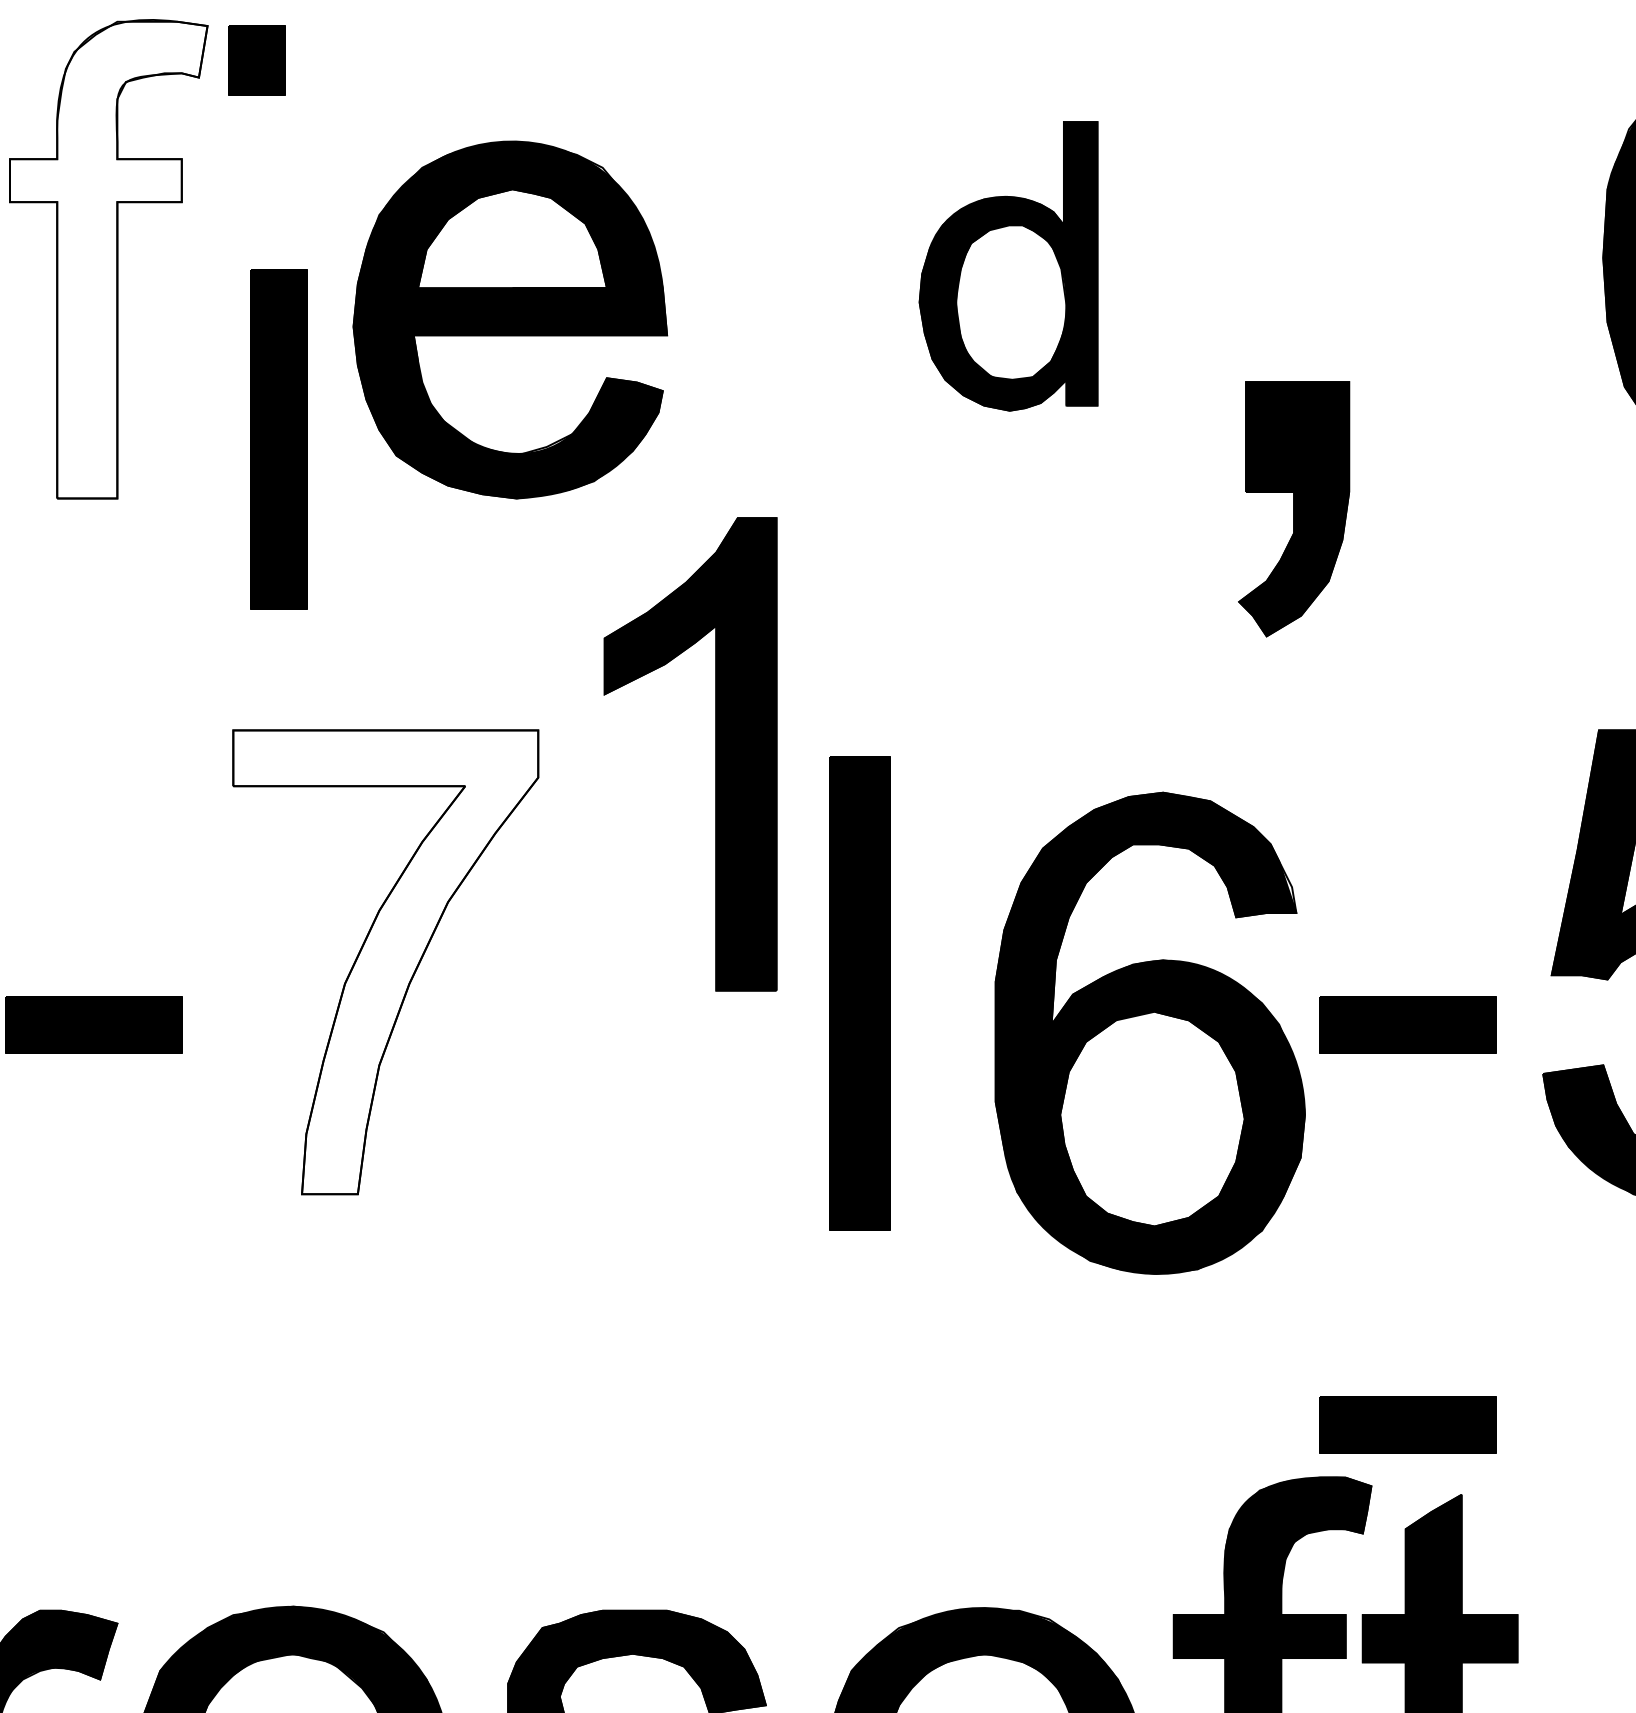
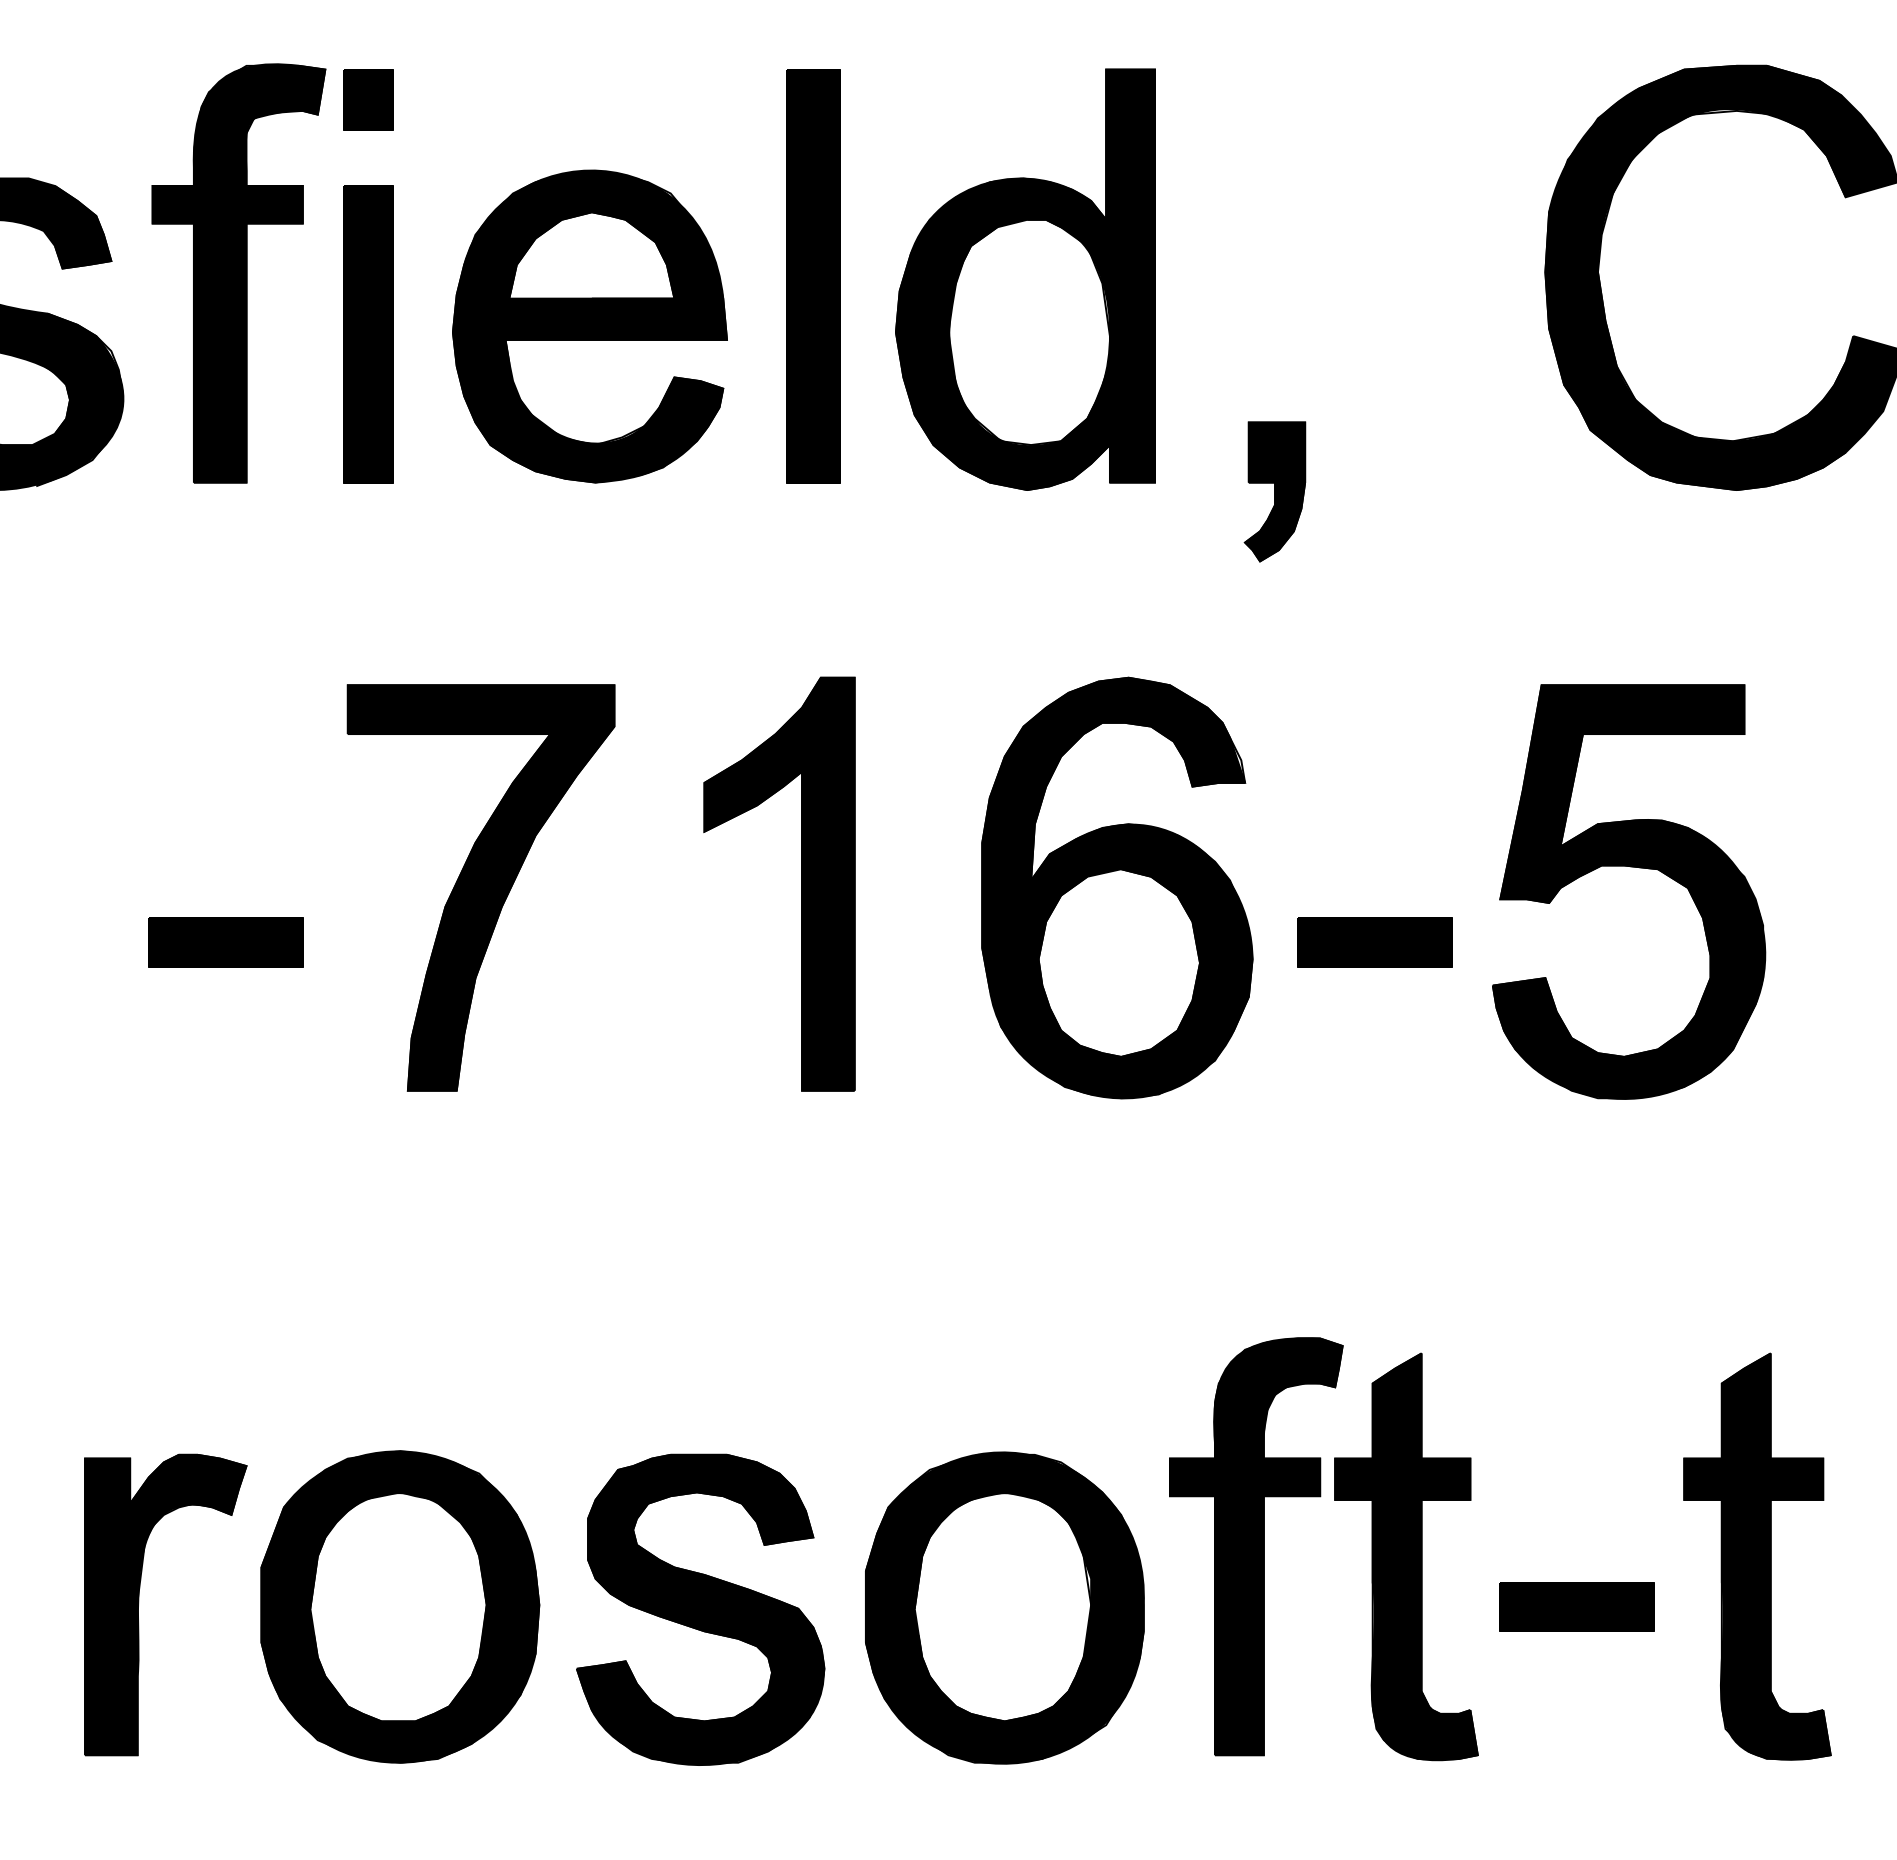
fill: (108, 259) -> (238, 273), added
part: (1008, 266) -> (1025, 279), size x1.67
part: (278, 440) -> (368, 334), moved
part: (1293, 508) -> (1274, 491), size x0.62
part: (715, 753) -> (801, 883), moved
fill: (385, 961) -> (480, 887), added
part: (859, 993) -> (813, 276), moved
part: (1150, 1032) -> (1117, 887), moved
part: (1407, 1425) -> (1374, 1292), removed

